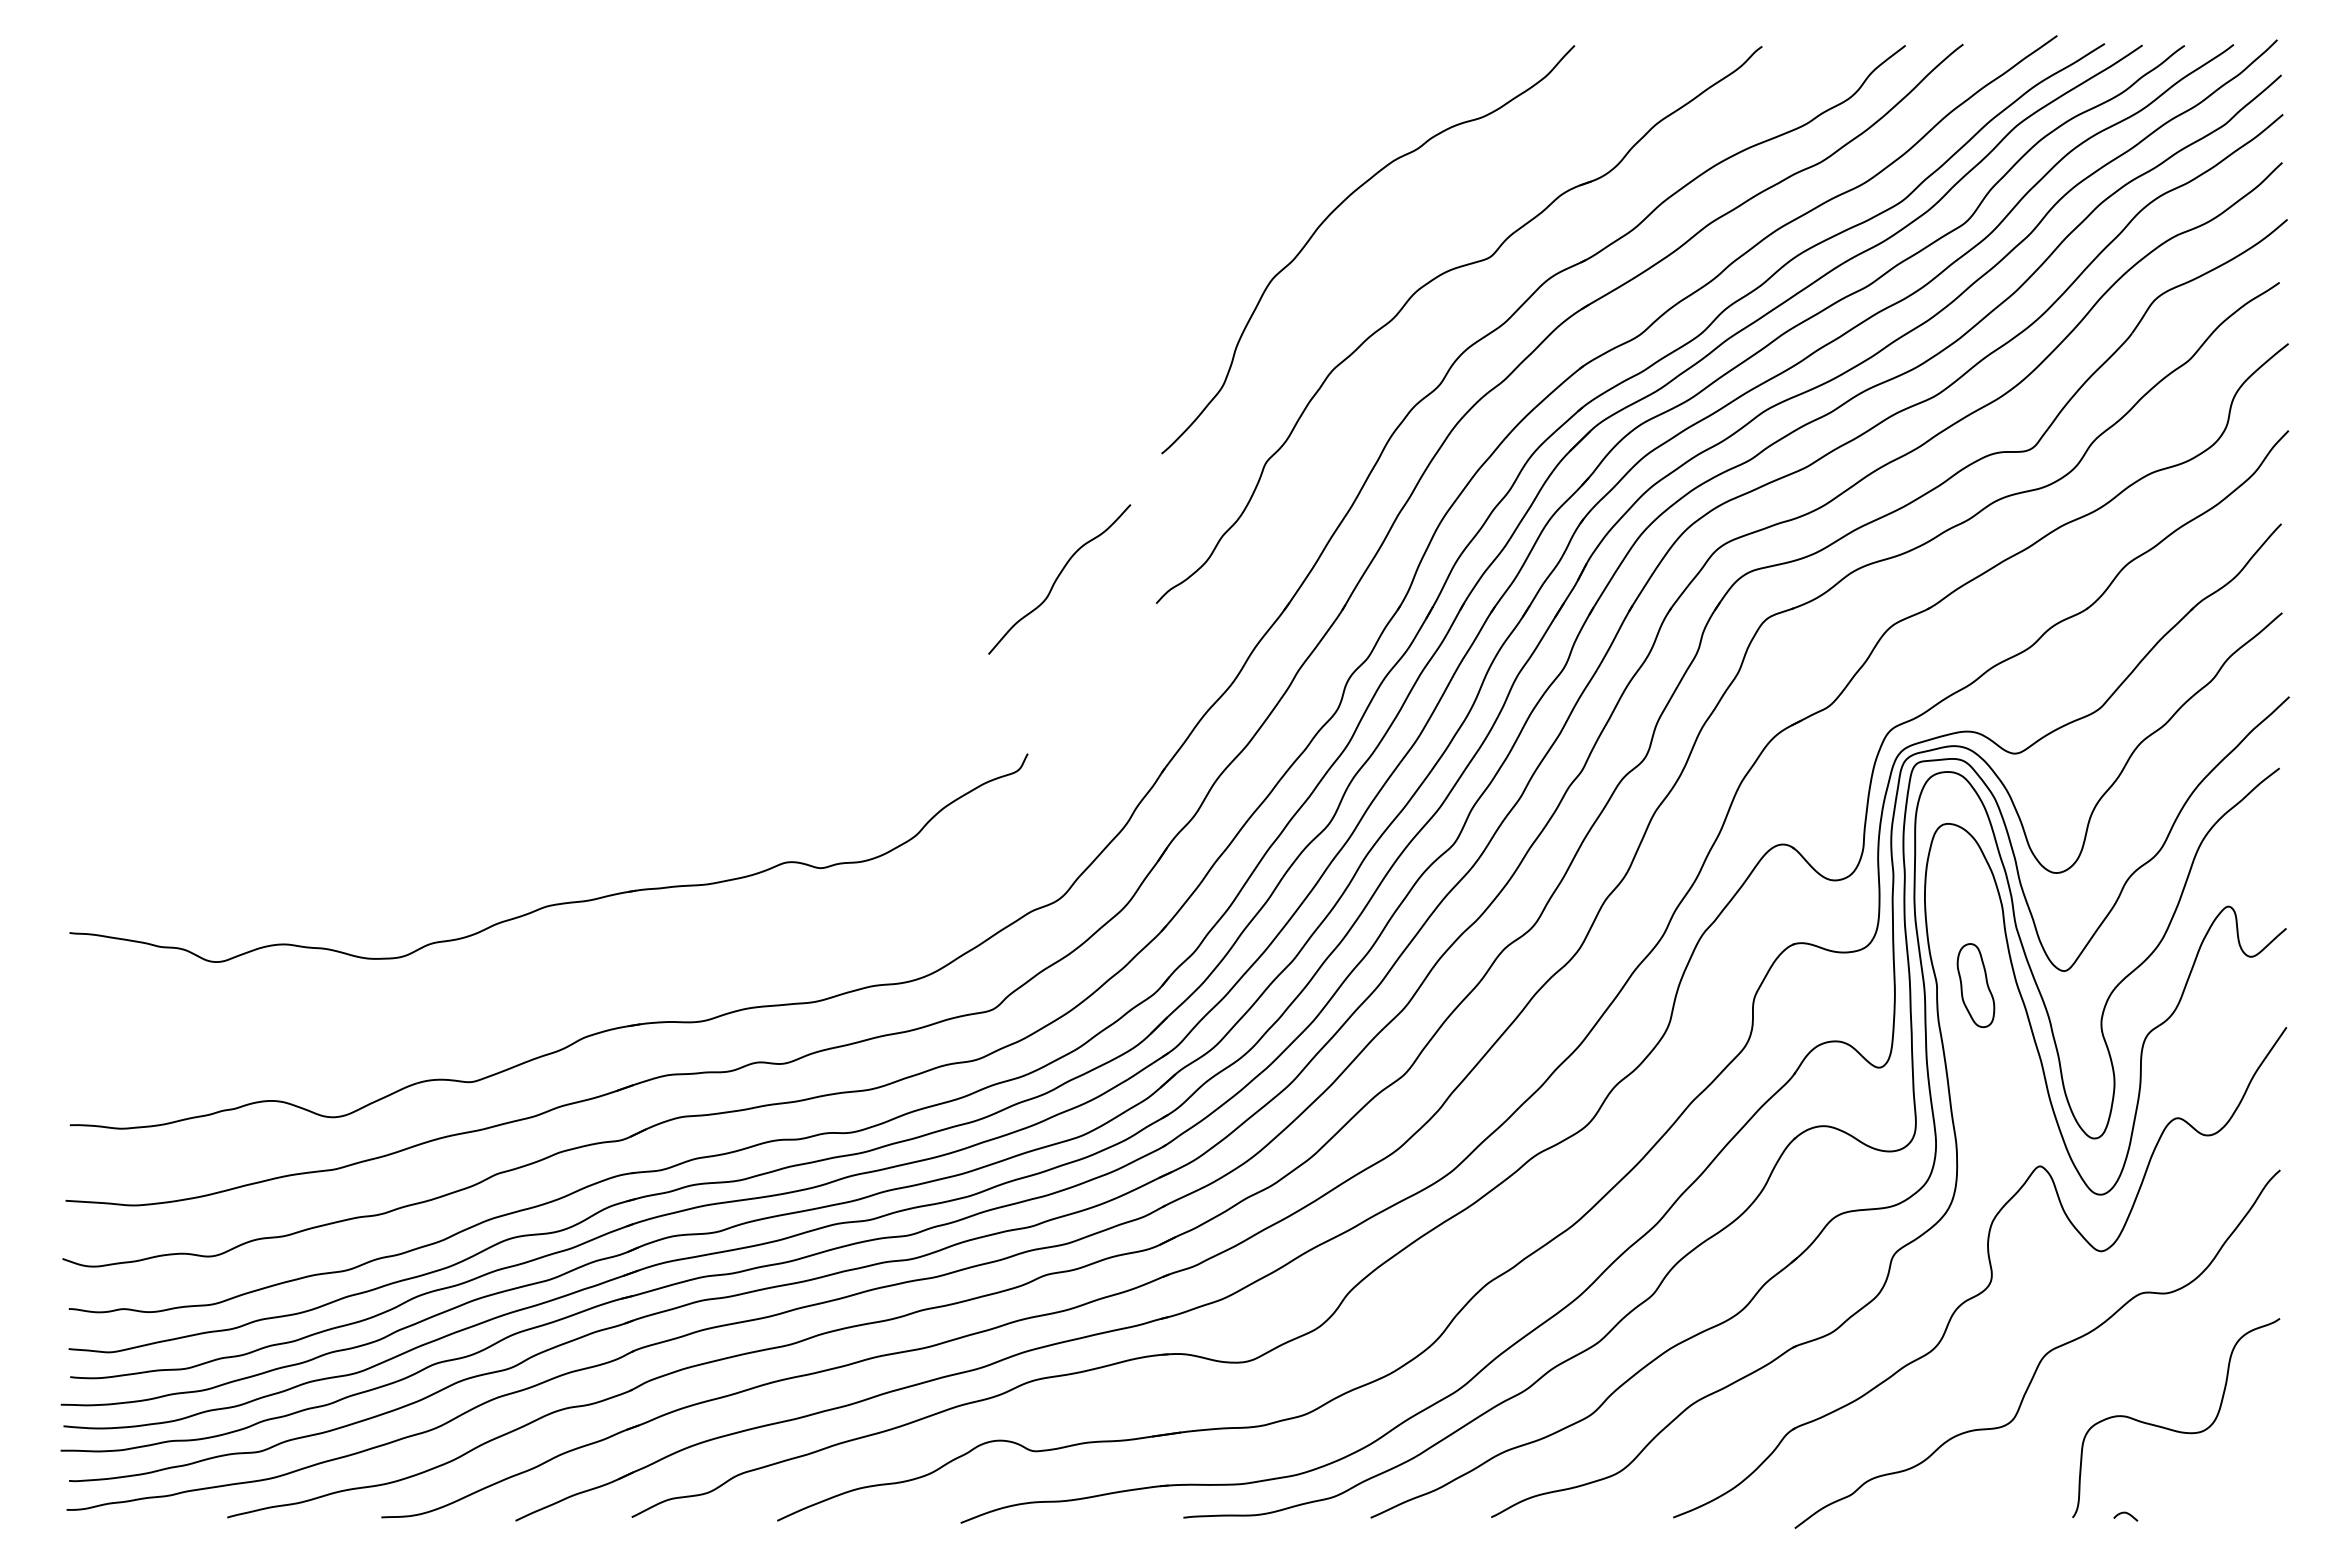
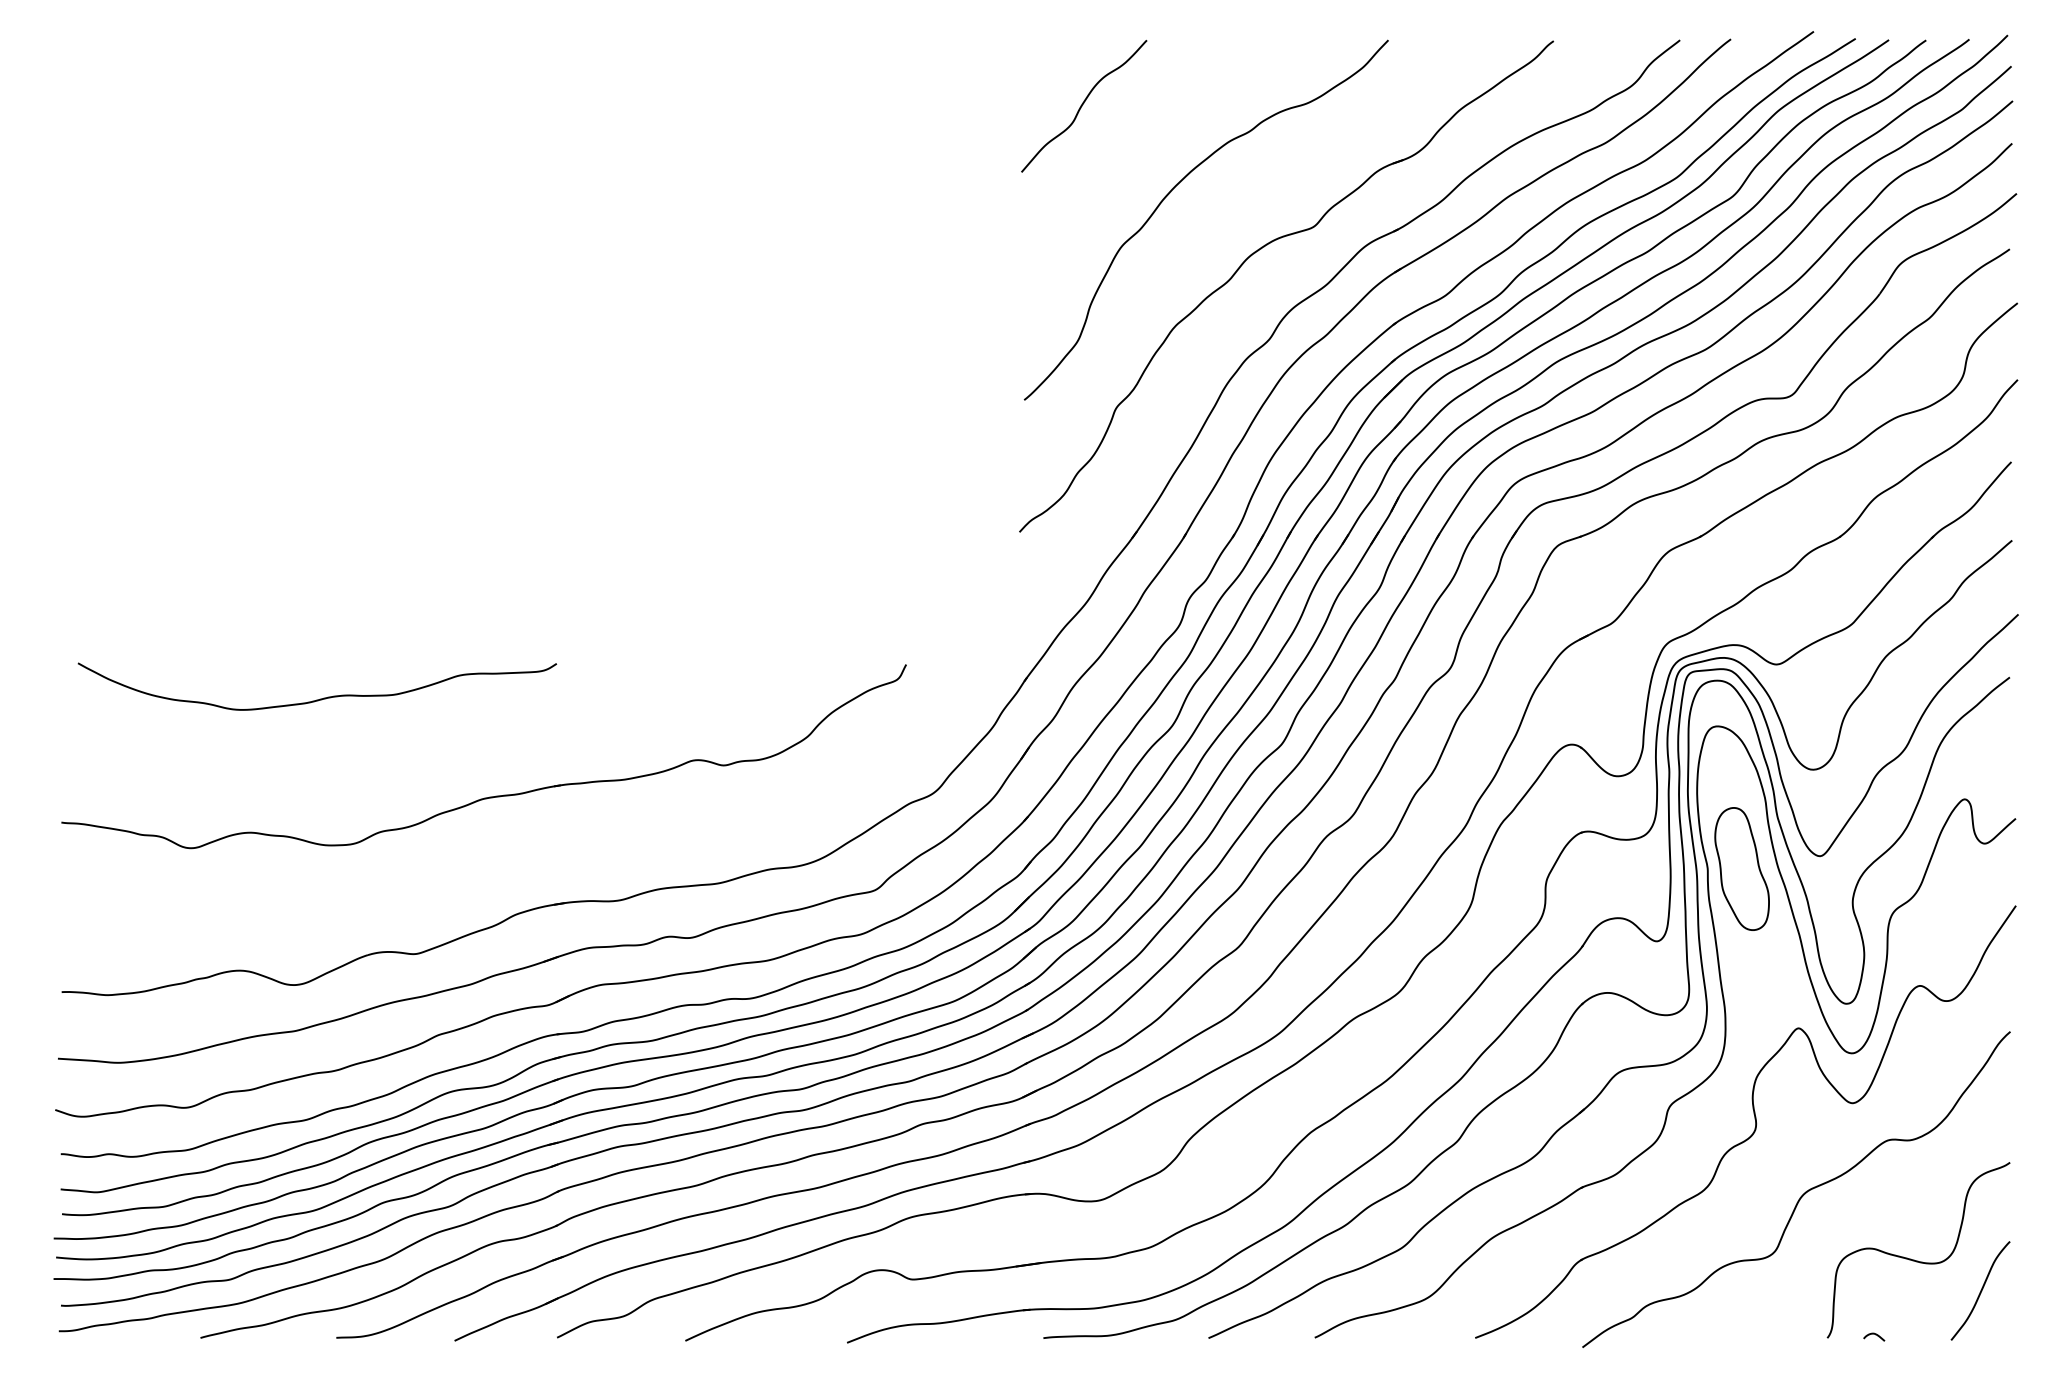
curve: (1058, 578) -> (1083, 105), moved
curve: (362, 792) -> (319, 698), added
part: (1975, 985) -> (1741, 868), size x1.67
curve: (2246, 1463) -> (1980, 1290), added

